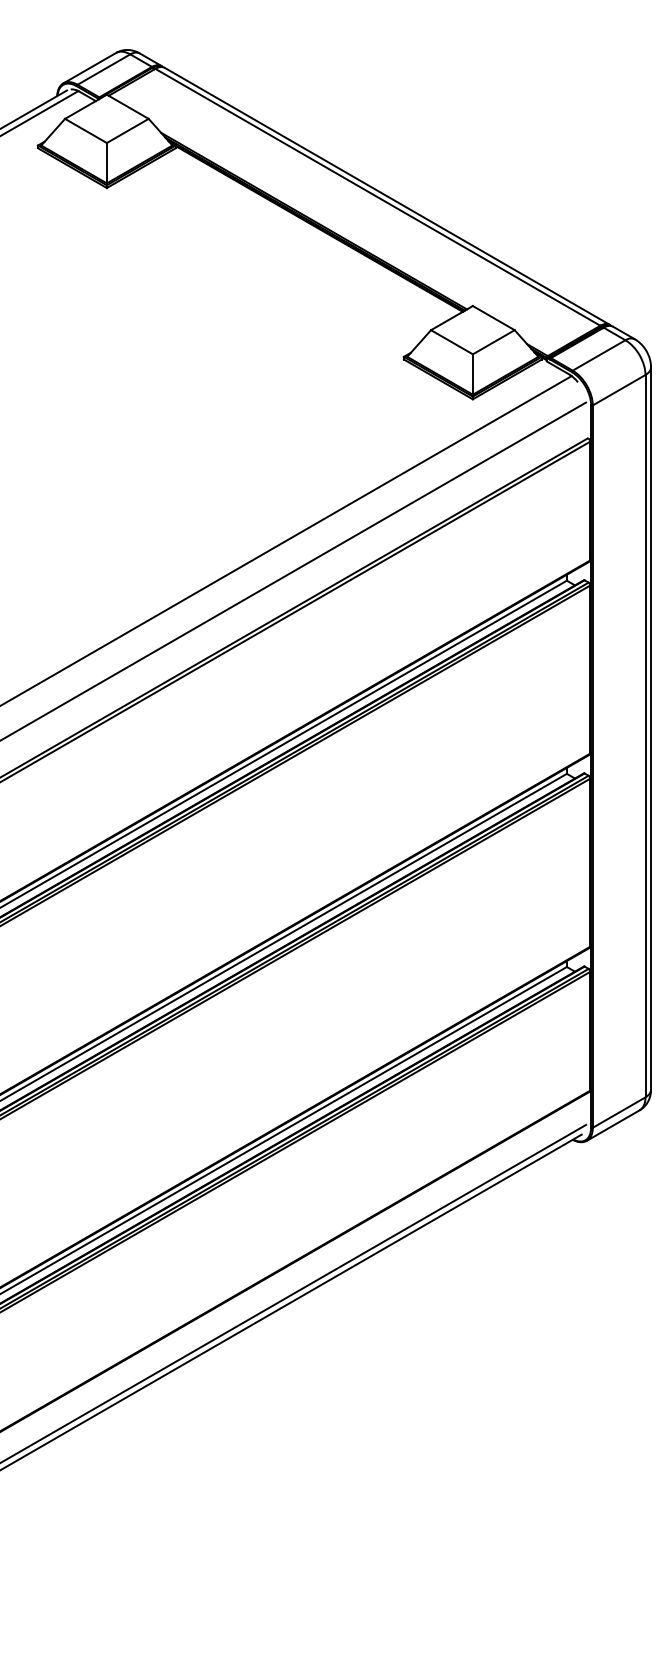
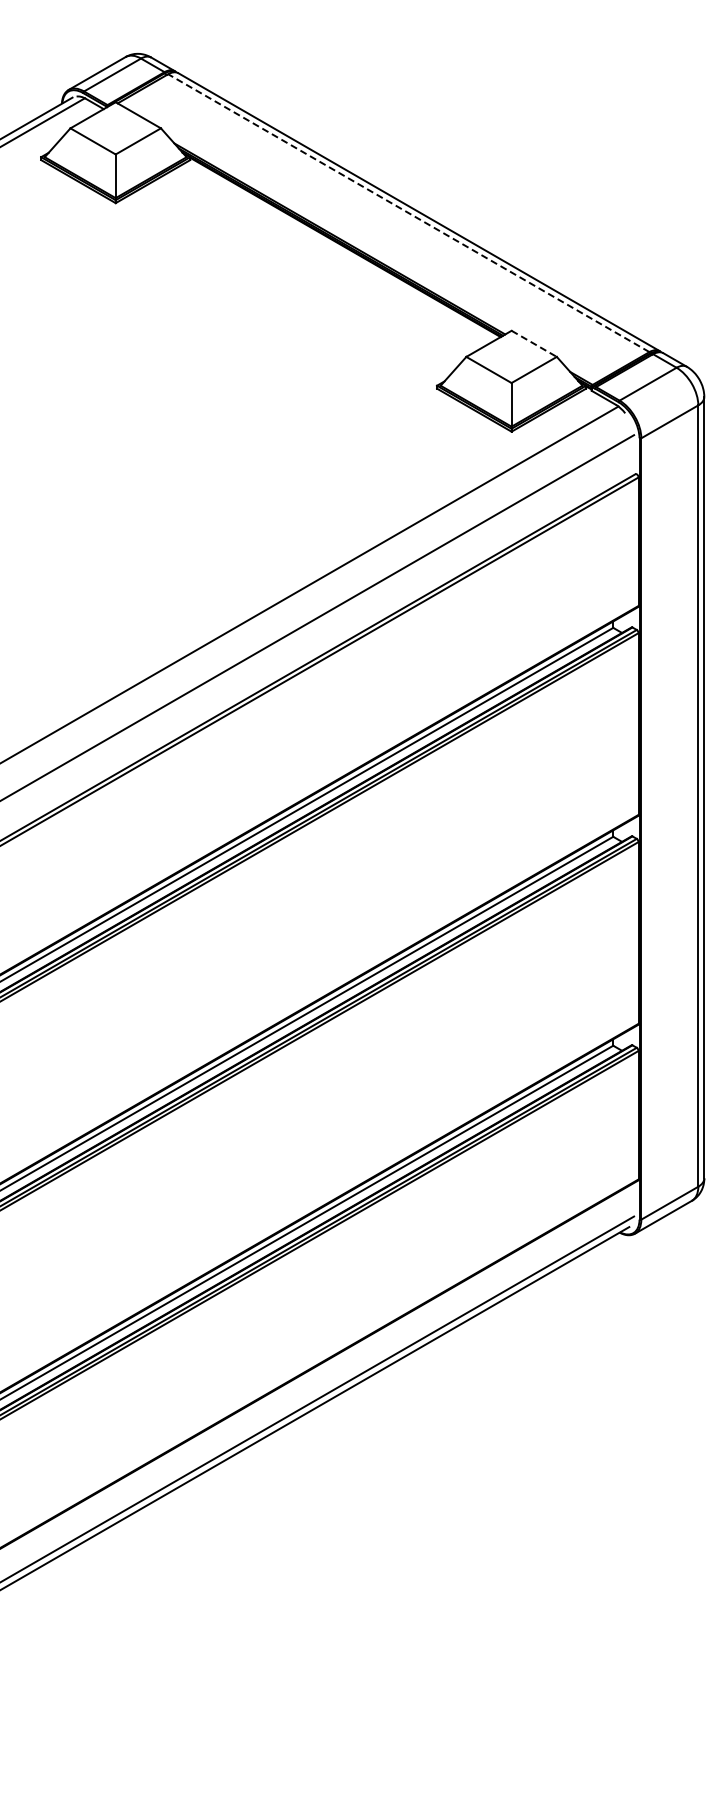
line: (377, 197) -> (408, 213), solid -> dashed
line: (494, 318) -> (534, 344), solid -> dashed

